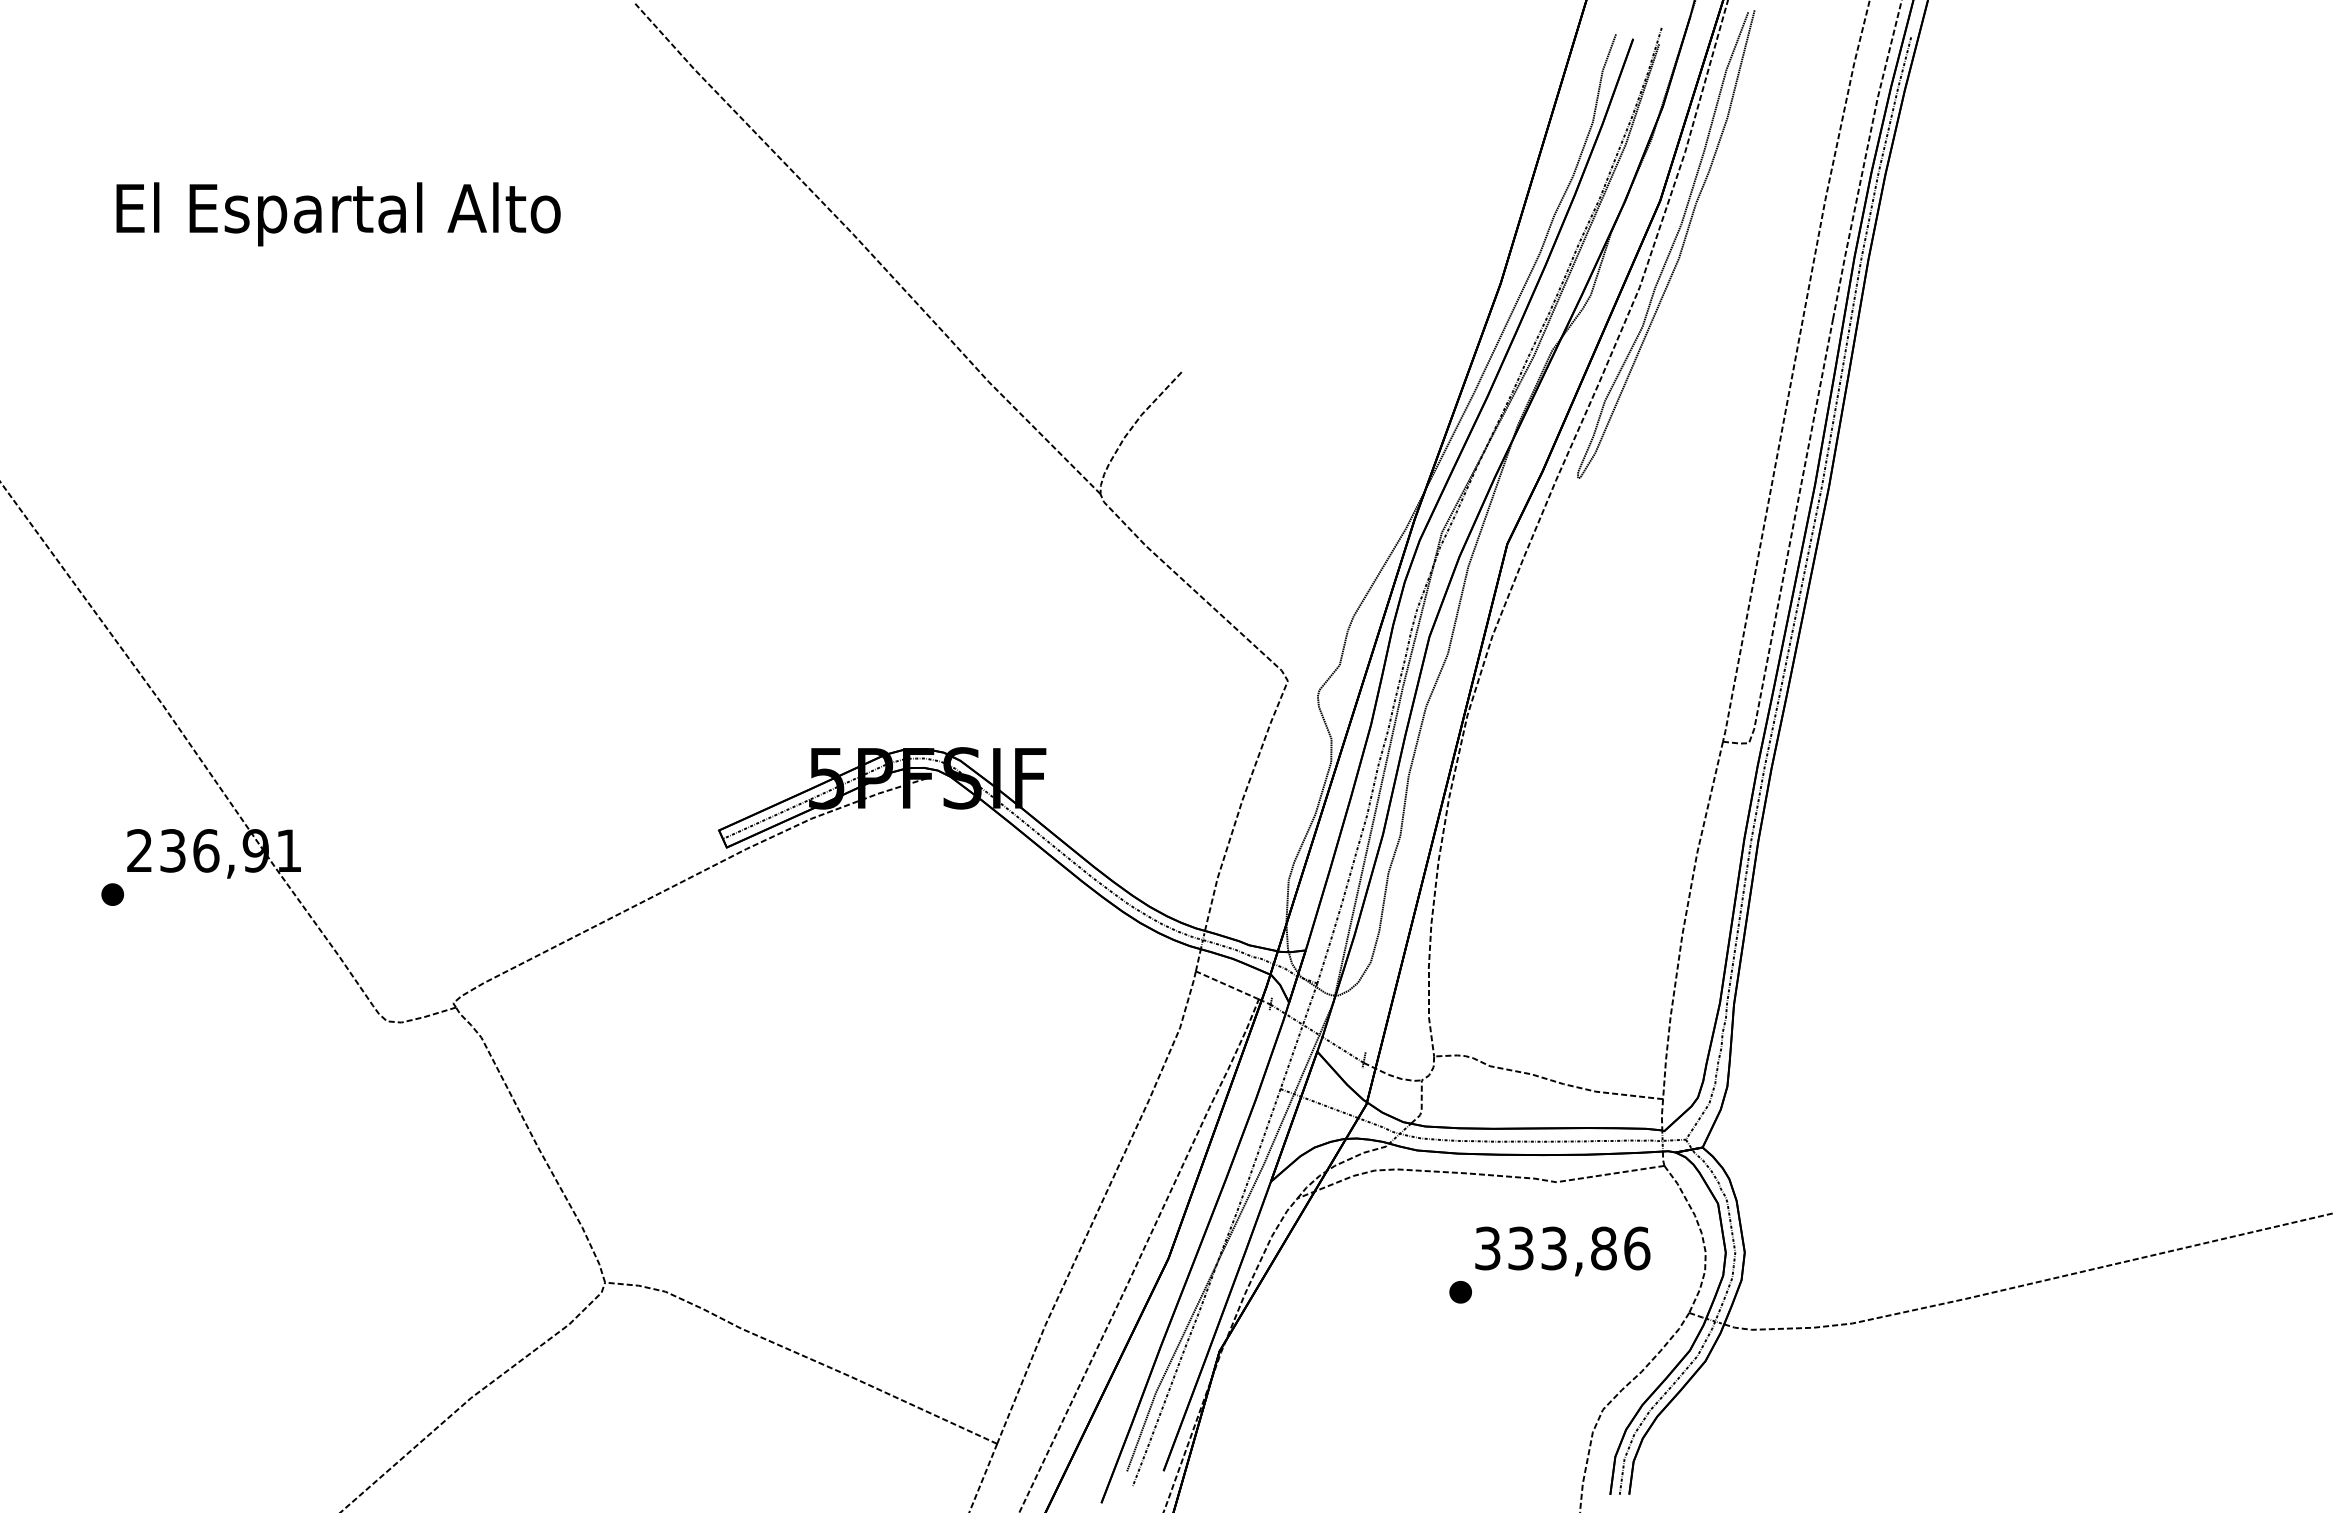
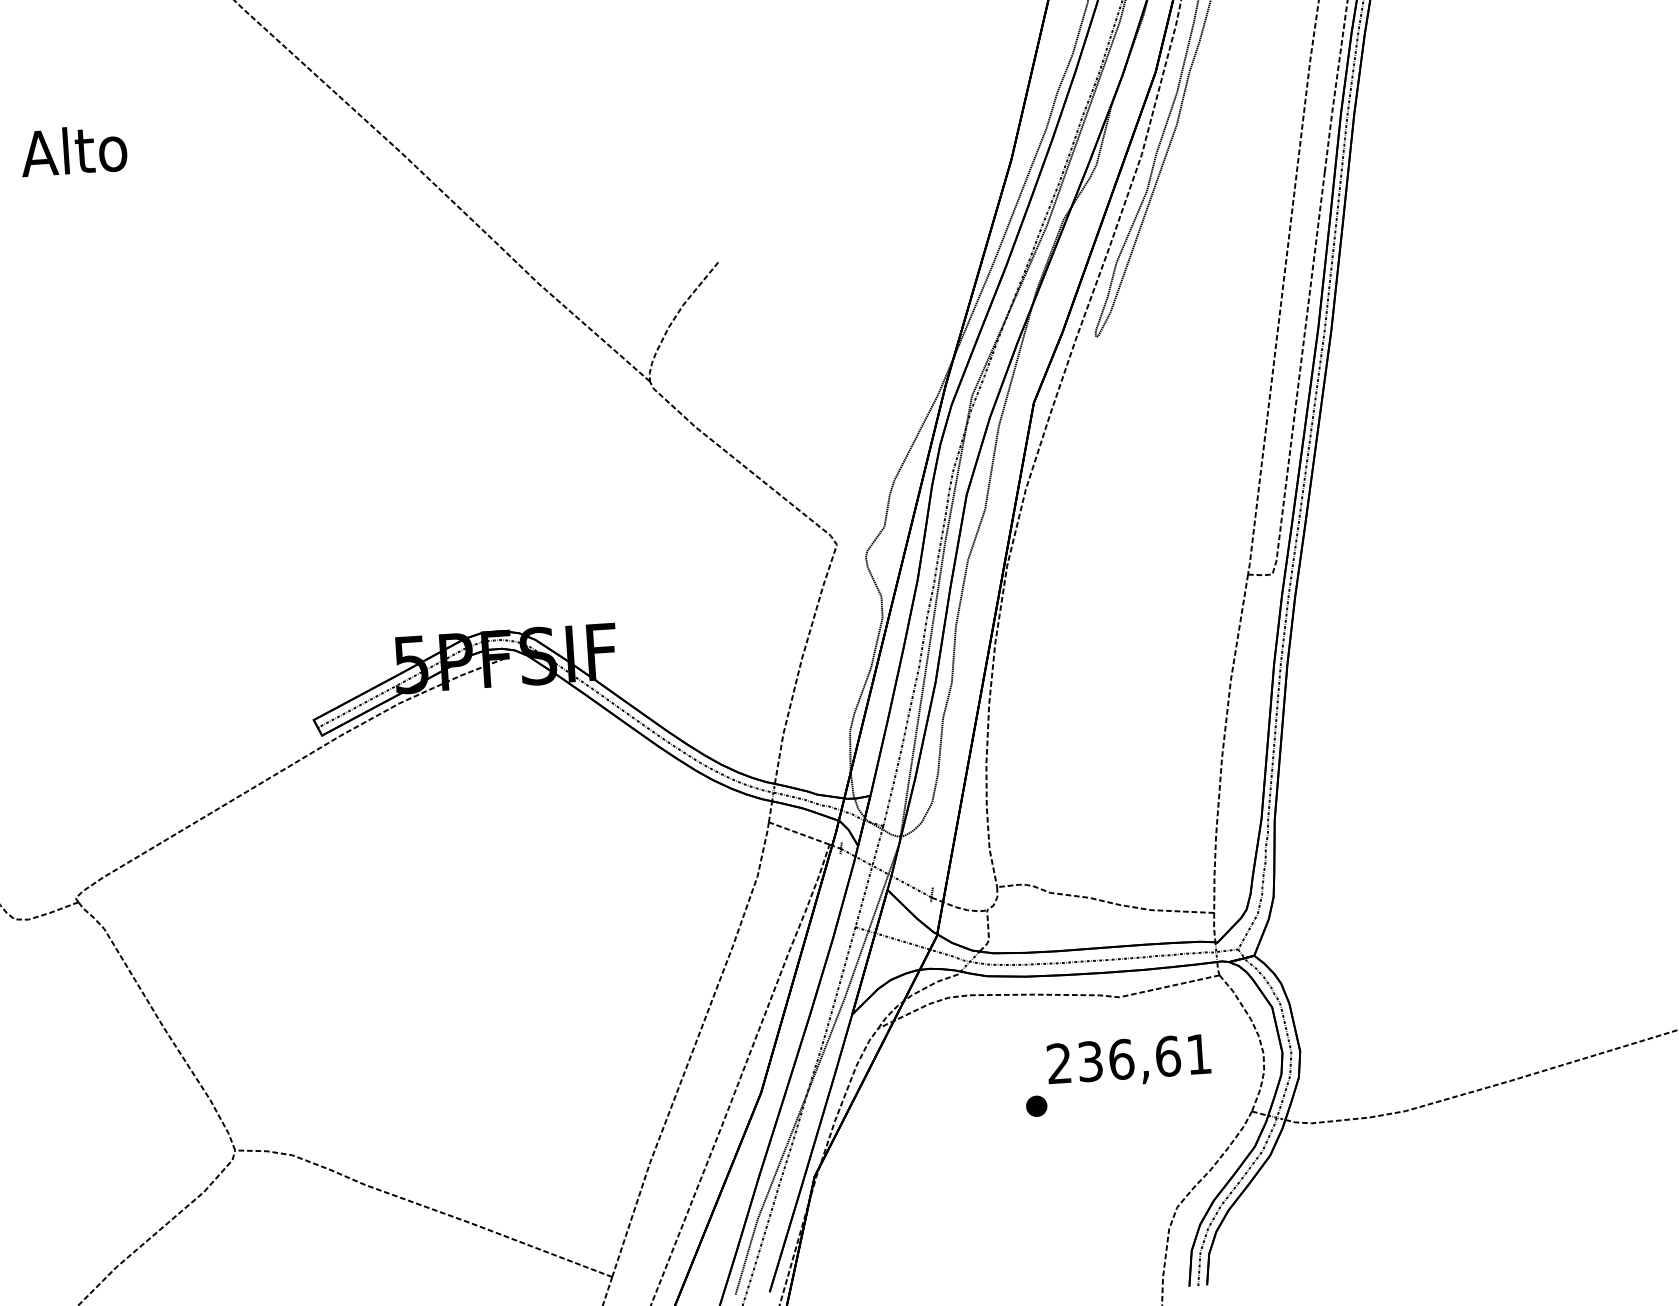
text: (1562, 1248) -> (1129, 1058), 333,86 -> 236,61

